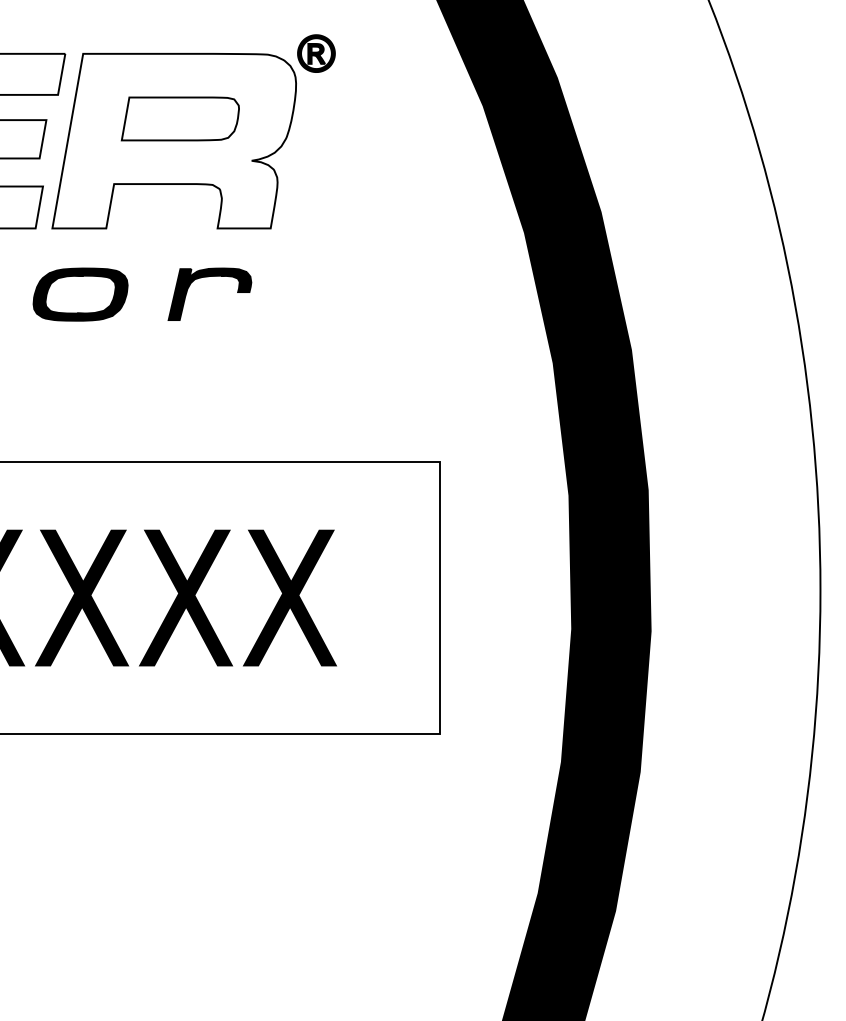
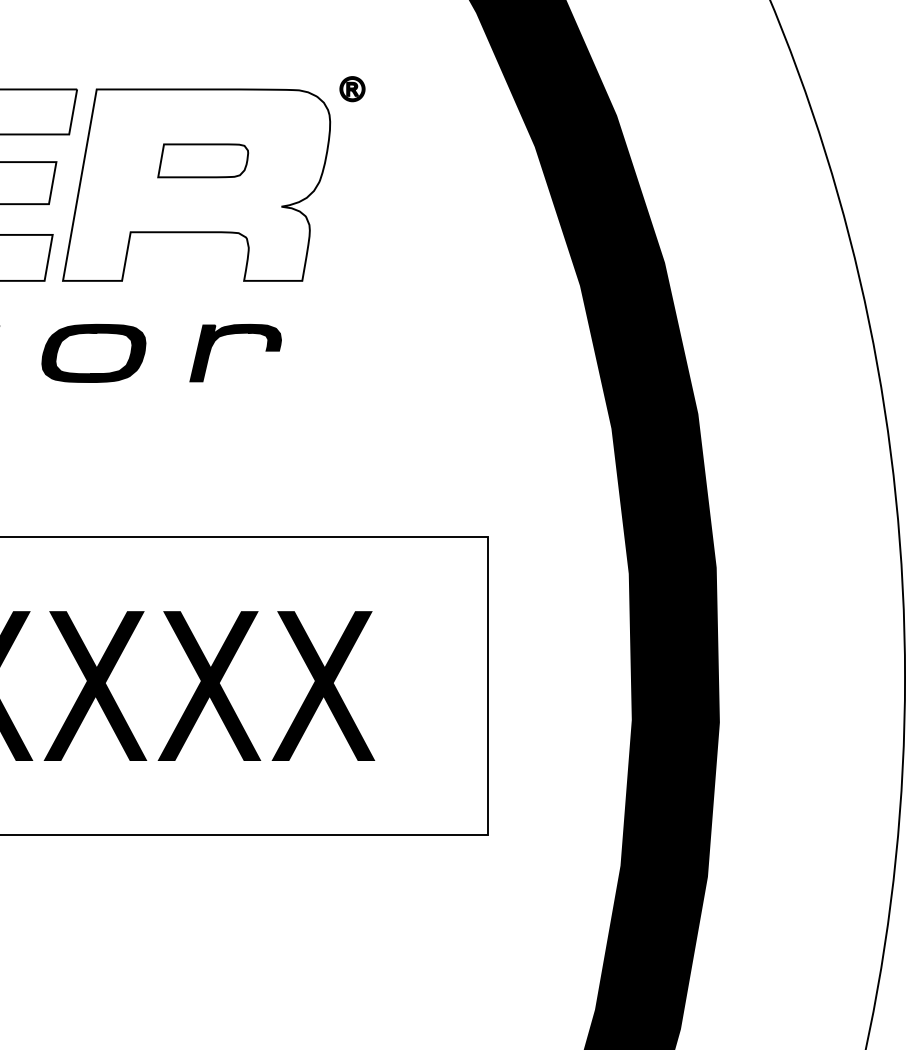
part: (316, 53) -> (352, 89), size x0.6
part: (179, 118) -> (202, 160), size x0.7

